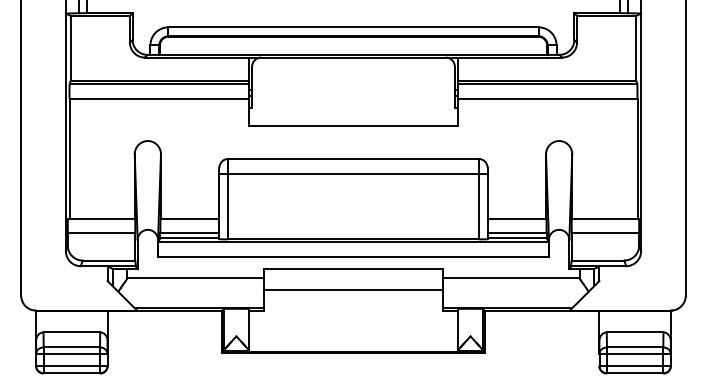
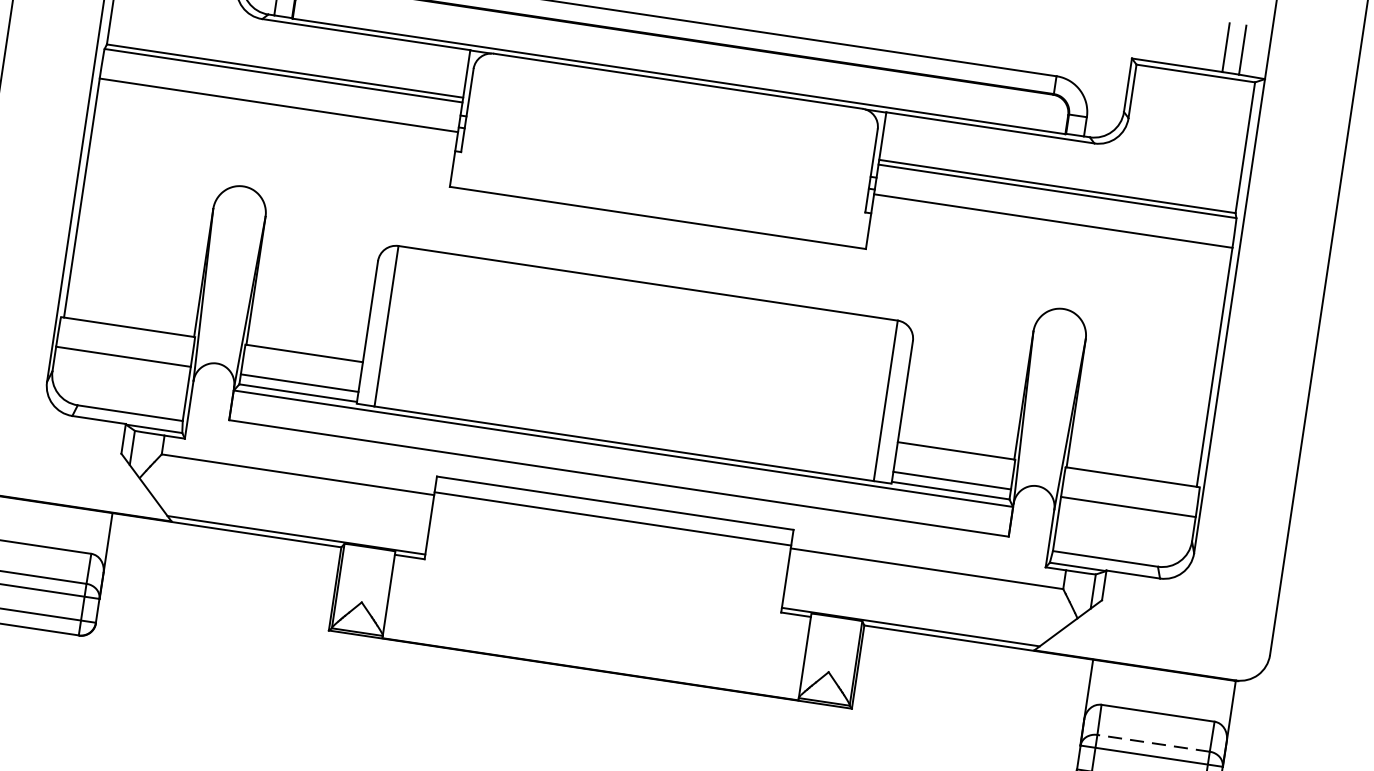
line: (353, 173) -> (643, 312), removed
line: (353, 290) -> (612, 519), moved
line: (634, 347) -> (1152, 743), solid -> dashed

